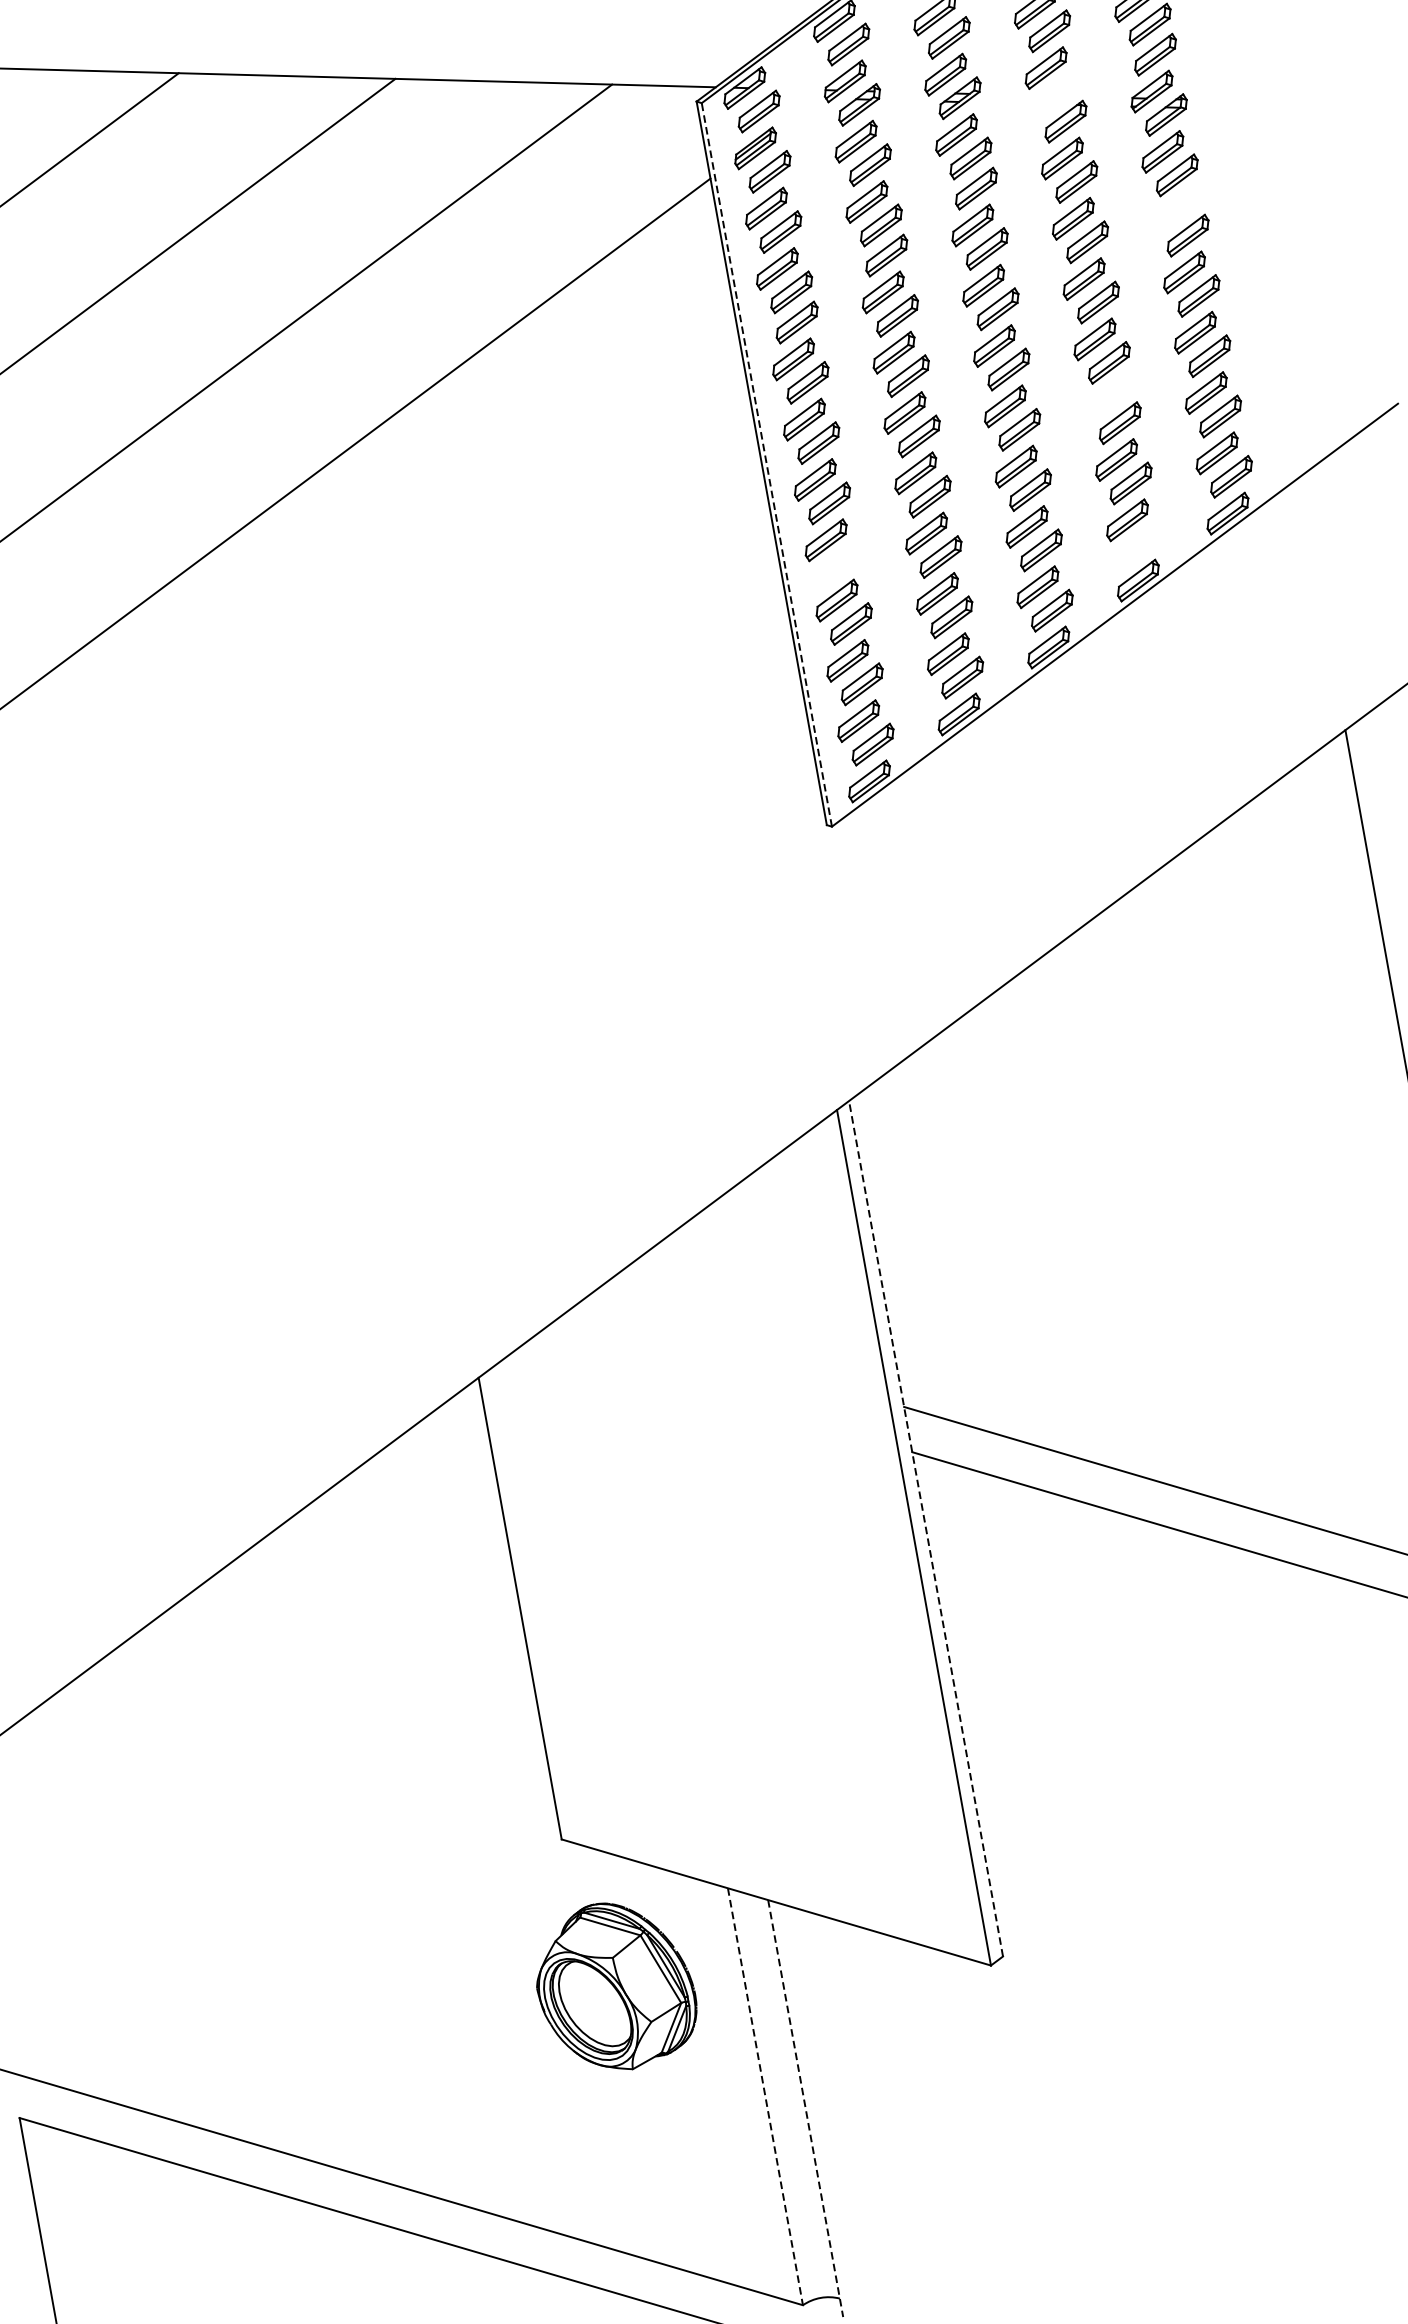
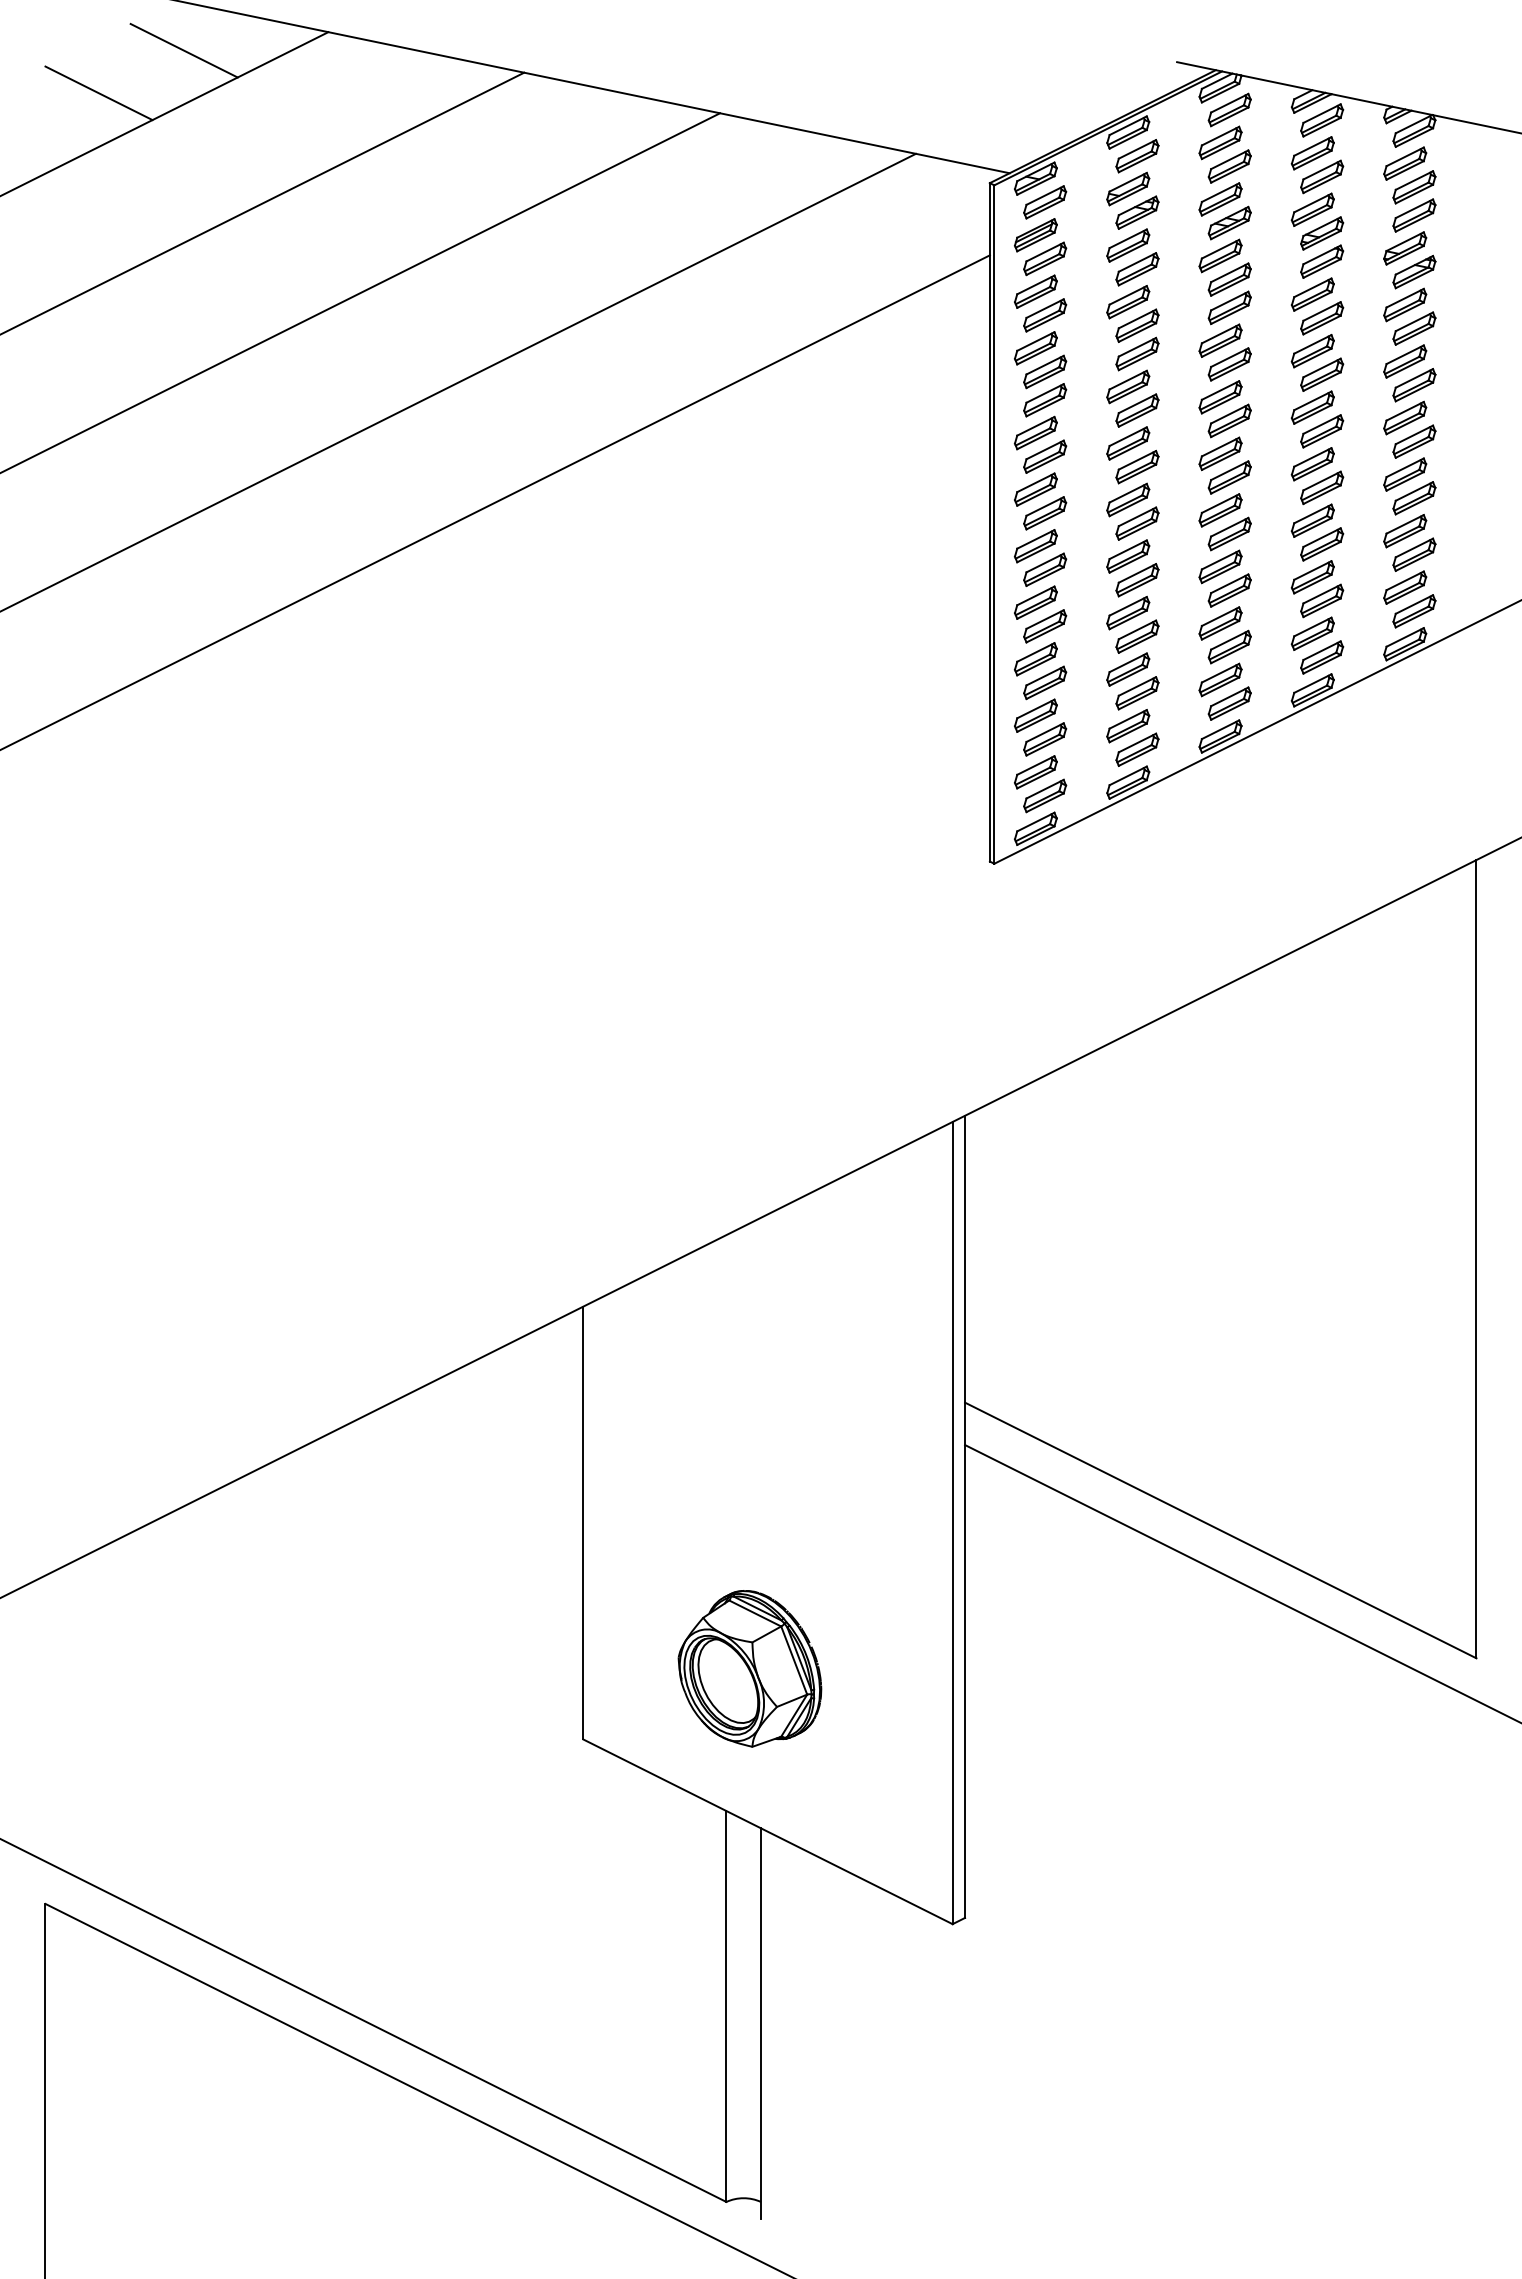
part: (1060, 91) -> (1322, 233), added
part: (1174, 212) -> (1405, 361), added
part: (1105, 399) -> (1312, 520), added
line: (767, 464) -> (994, 524), dashed -> solid
part: (1142, 543) -> (1322, 657), added
part: (840, 563) -> (1045, 626), added
line: (926, 1528) -> (965, 1516), dashed -> solid
part: (614, 1986) -> (749, 1668), moved
line: (765, 2096) -> (726, 2006), dashed -> solid
line: (805, 2109) -> (760, 2024), dashed -> solid

